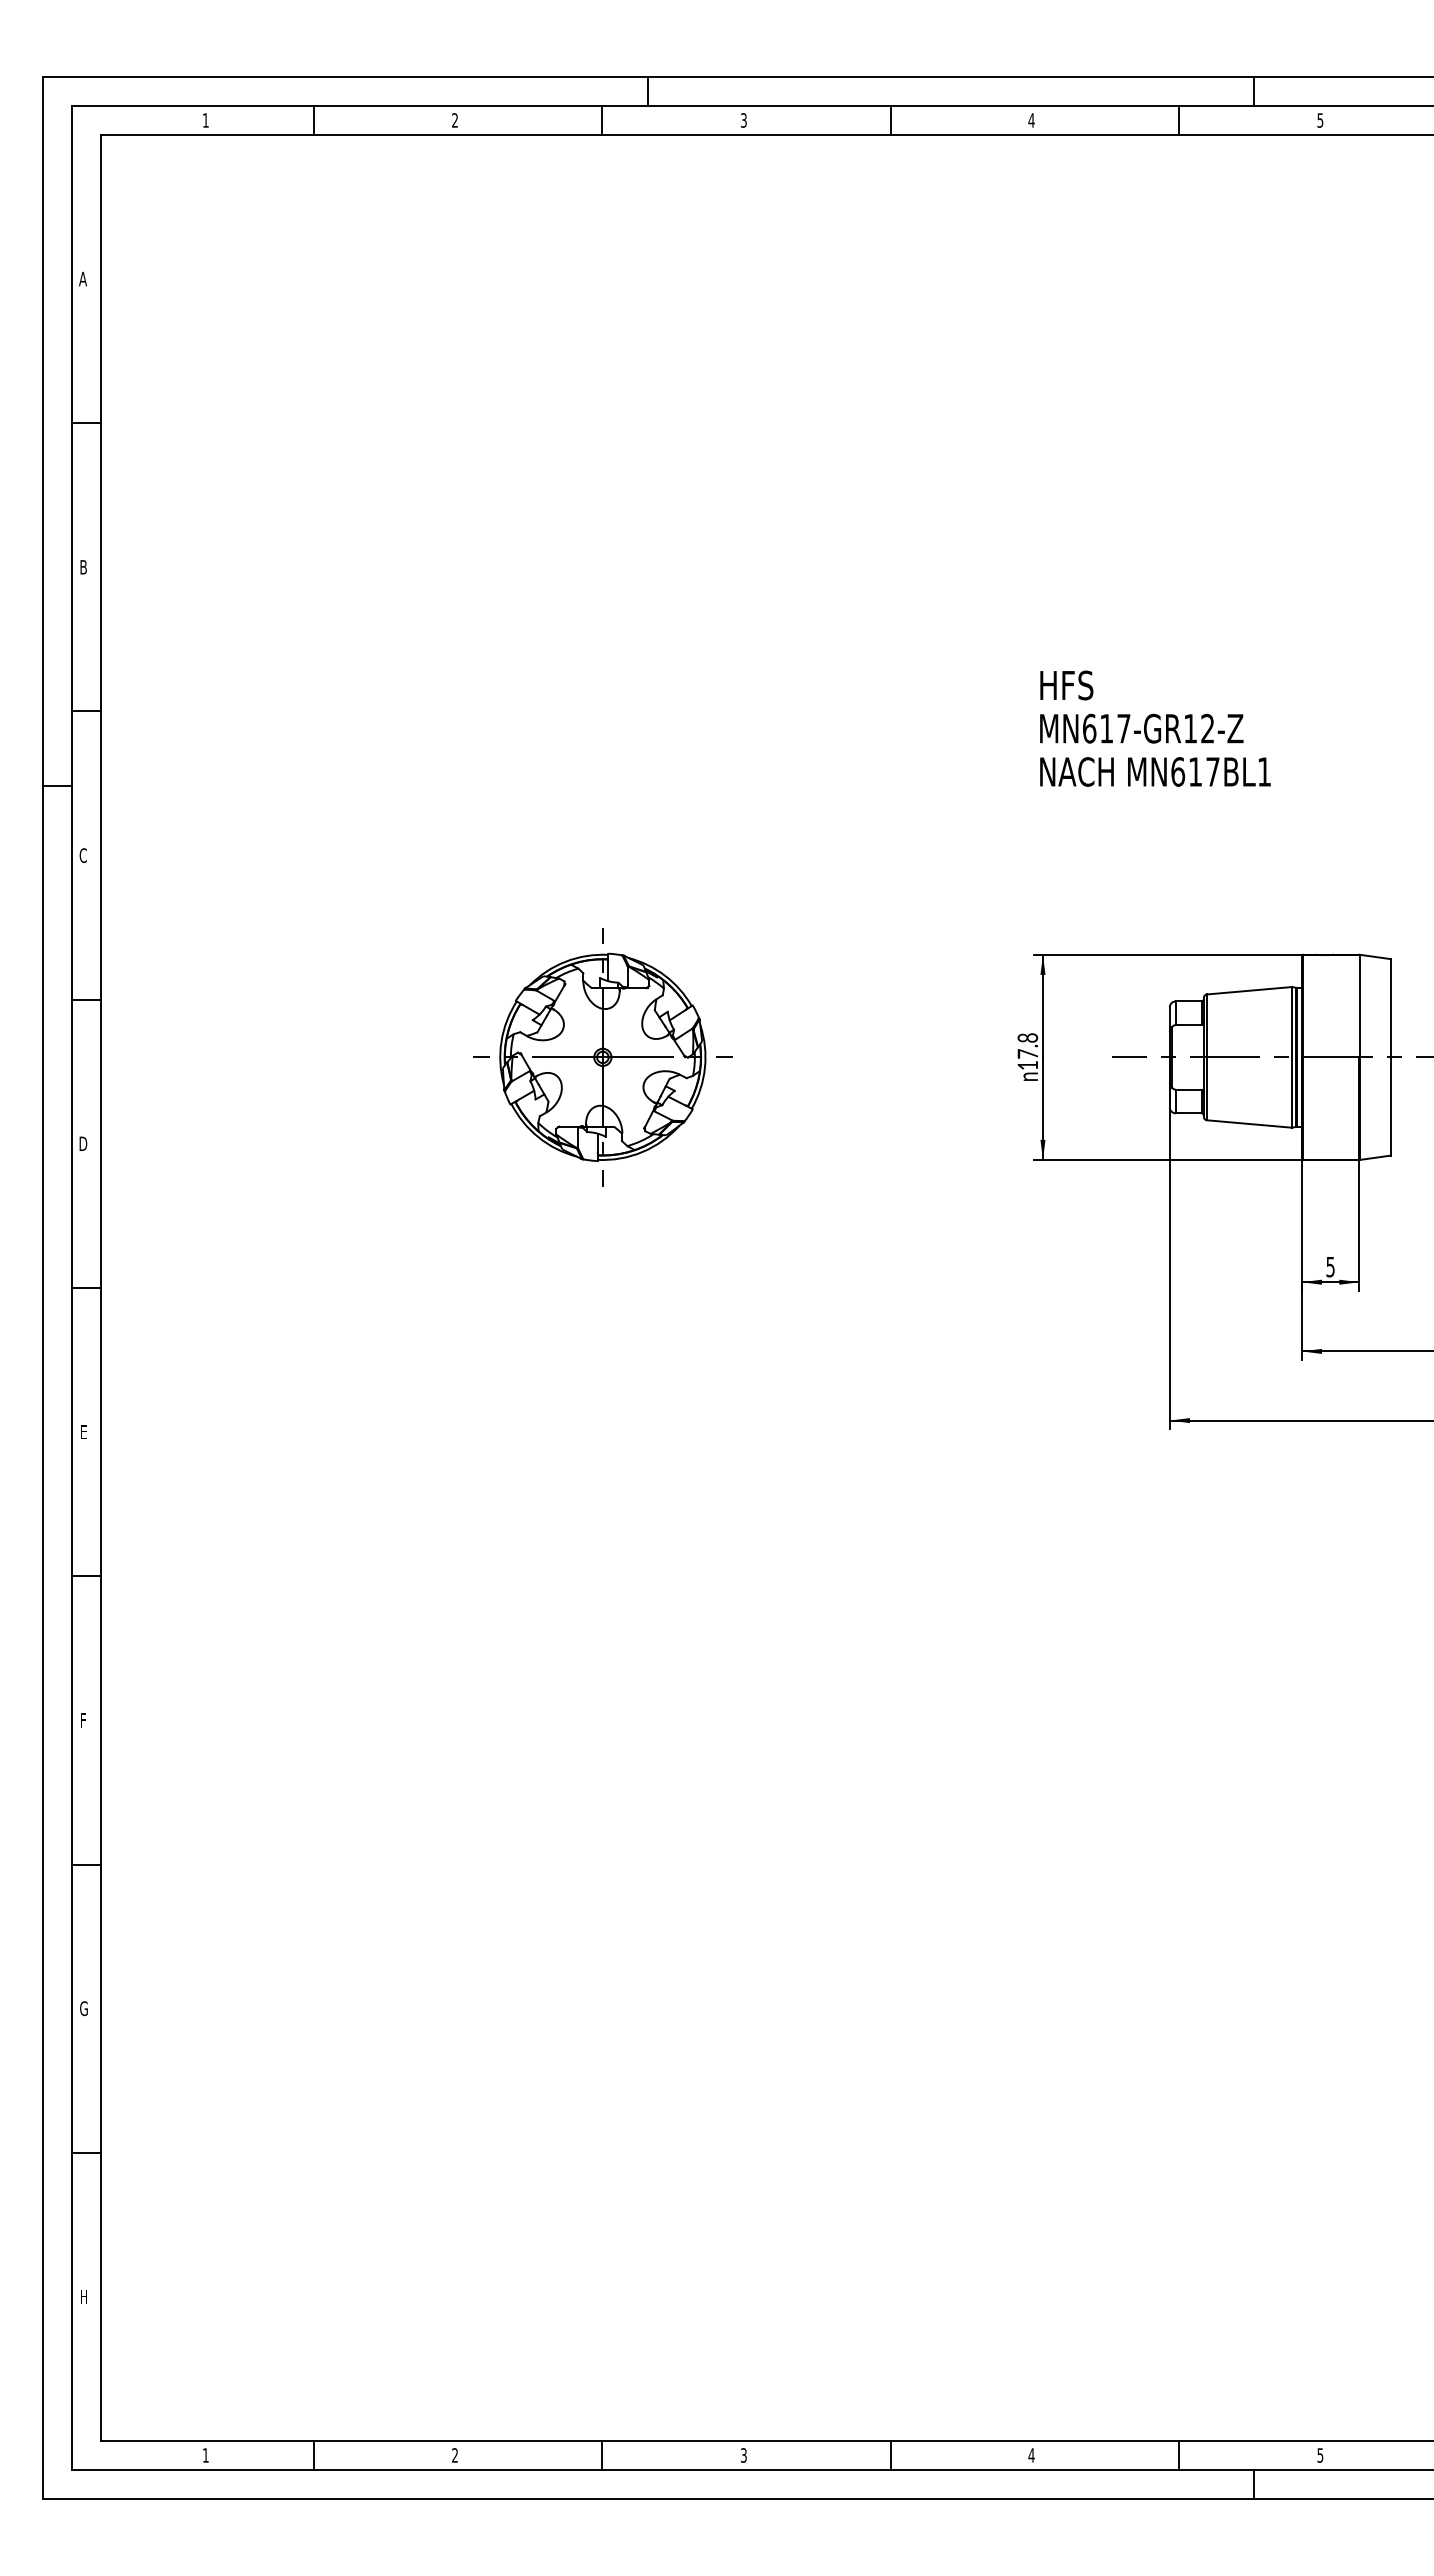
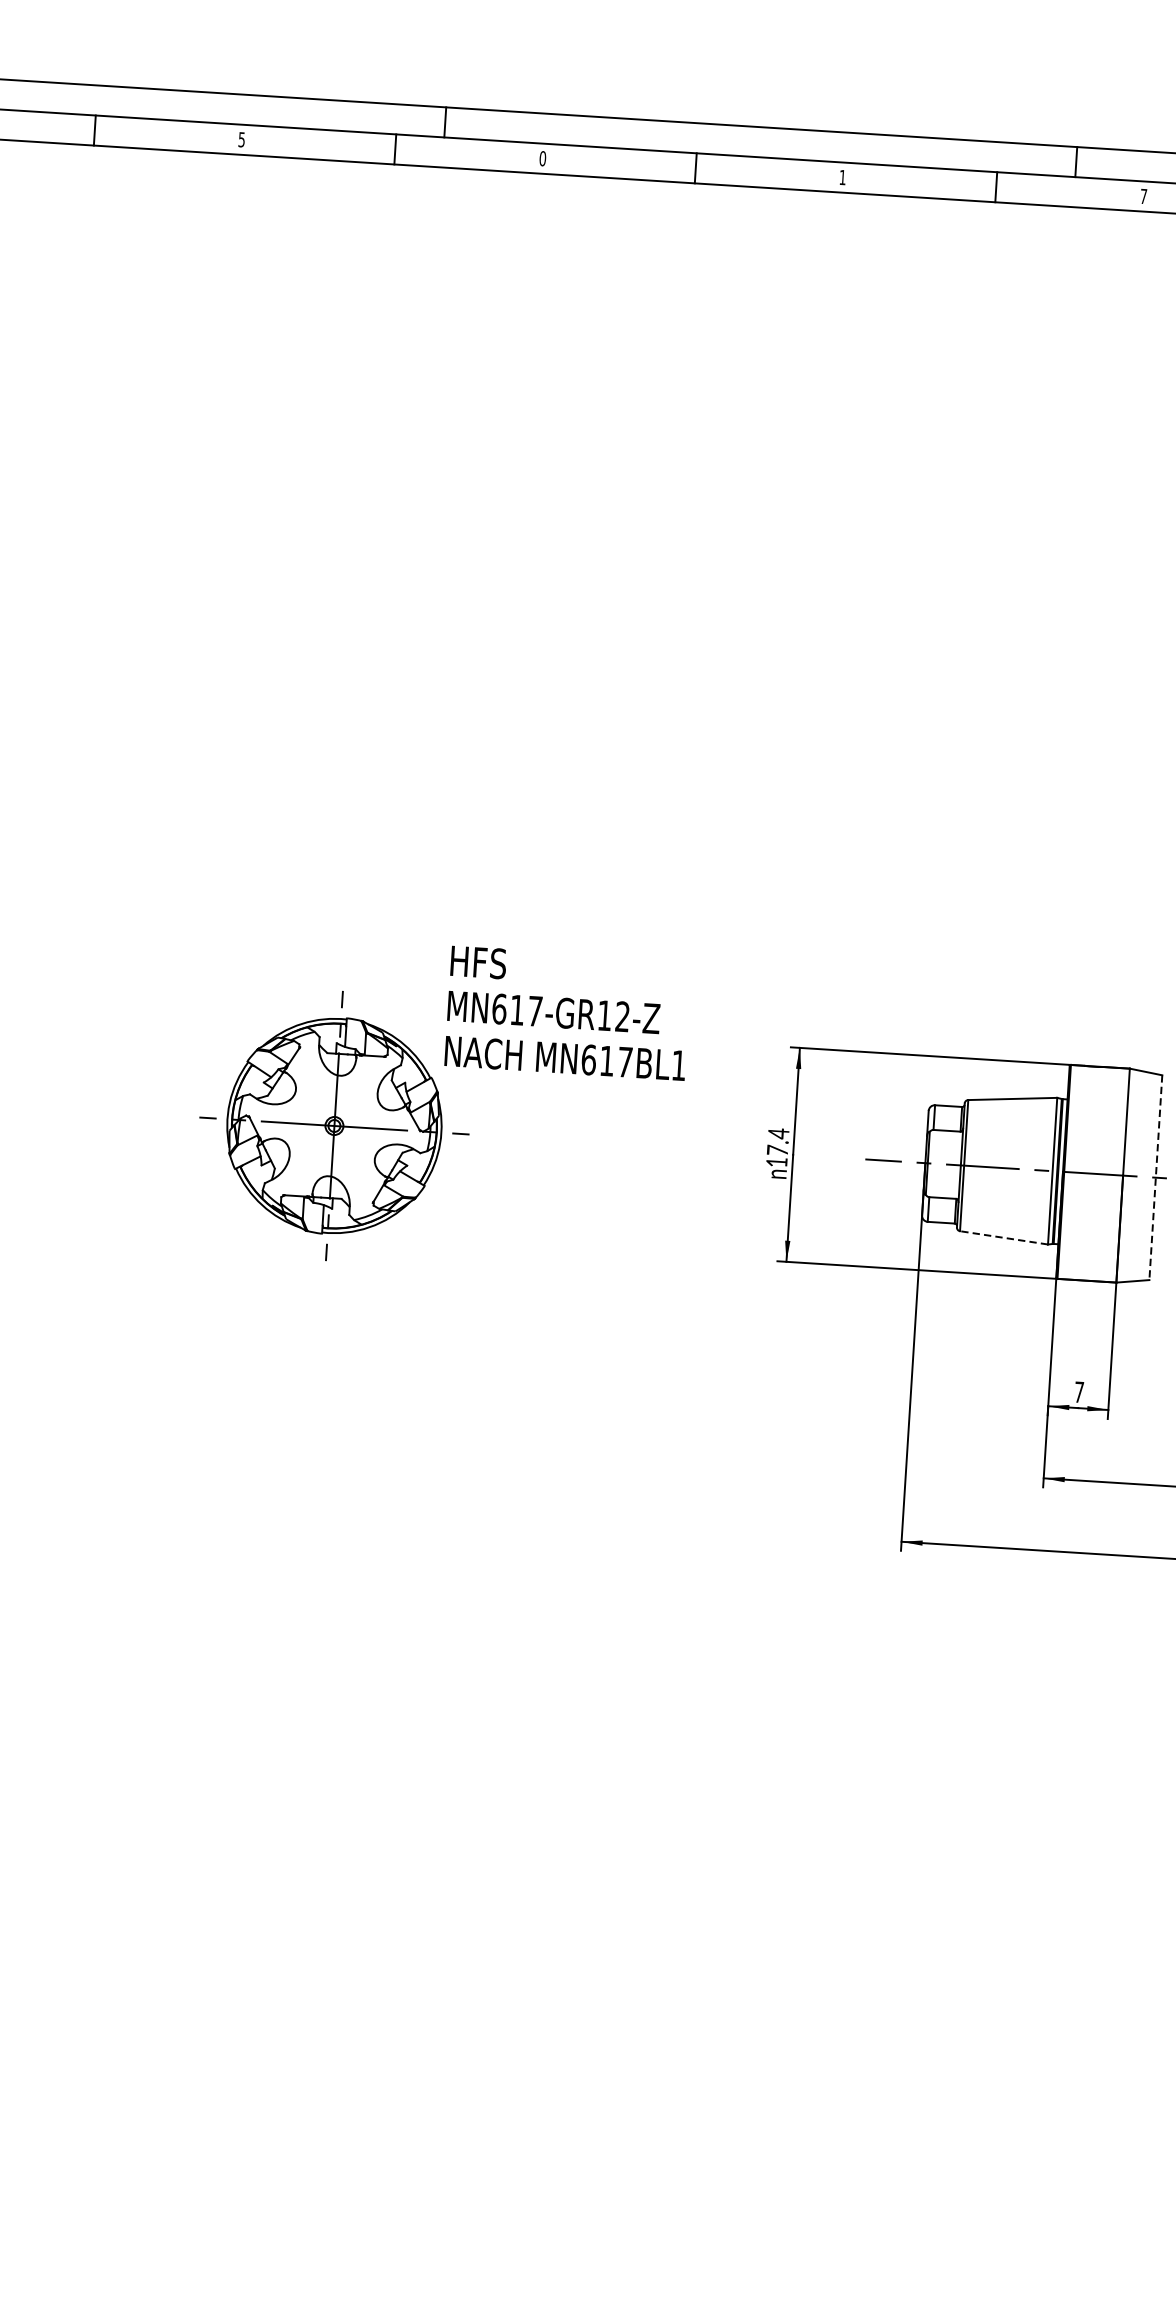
text: (454, 120) -> (241, 139), 2 -> 5
text: (743, 120) -> (542, 158), 3 -> 0
text: (1031, 120) -> (842, 177), 4 -> 1
text: (1320, 120) -> (1143, 196), 5 -> 7
text: (1155, 728) -> (568, 1013), moved
text: (1027, 1037) -> (778, 1133), 17.8 -> 17.4
line: (1390, 1057) -> (1155, 1177), solid -> dashed
line: (1249, 1124) -> (1004, 1238), solid -> dashed
text: (1330, 1267) -> (1079, 1392), 5 -> 7

